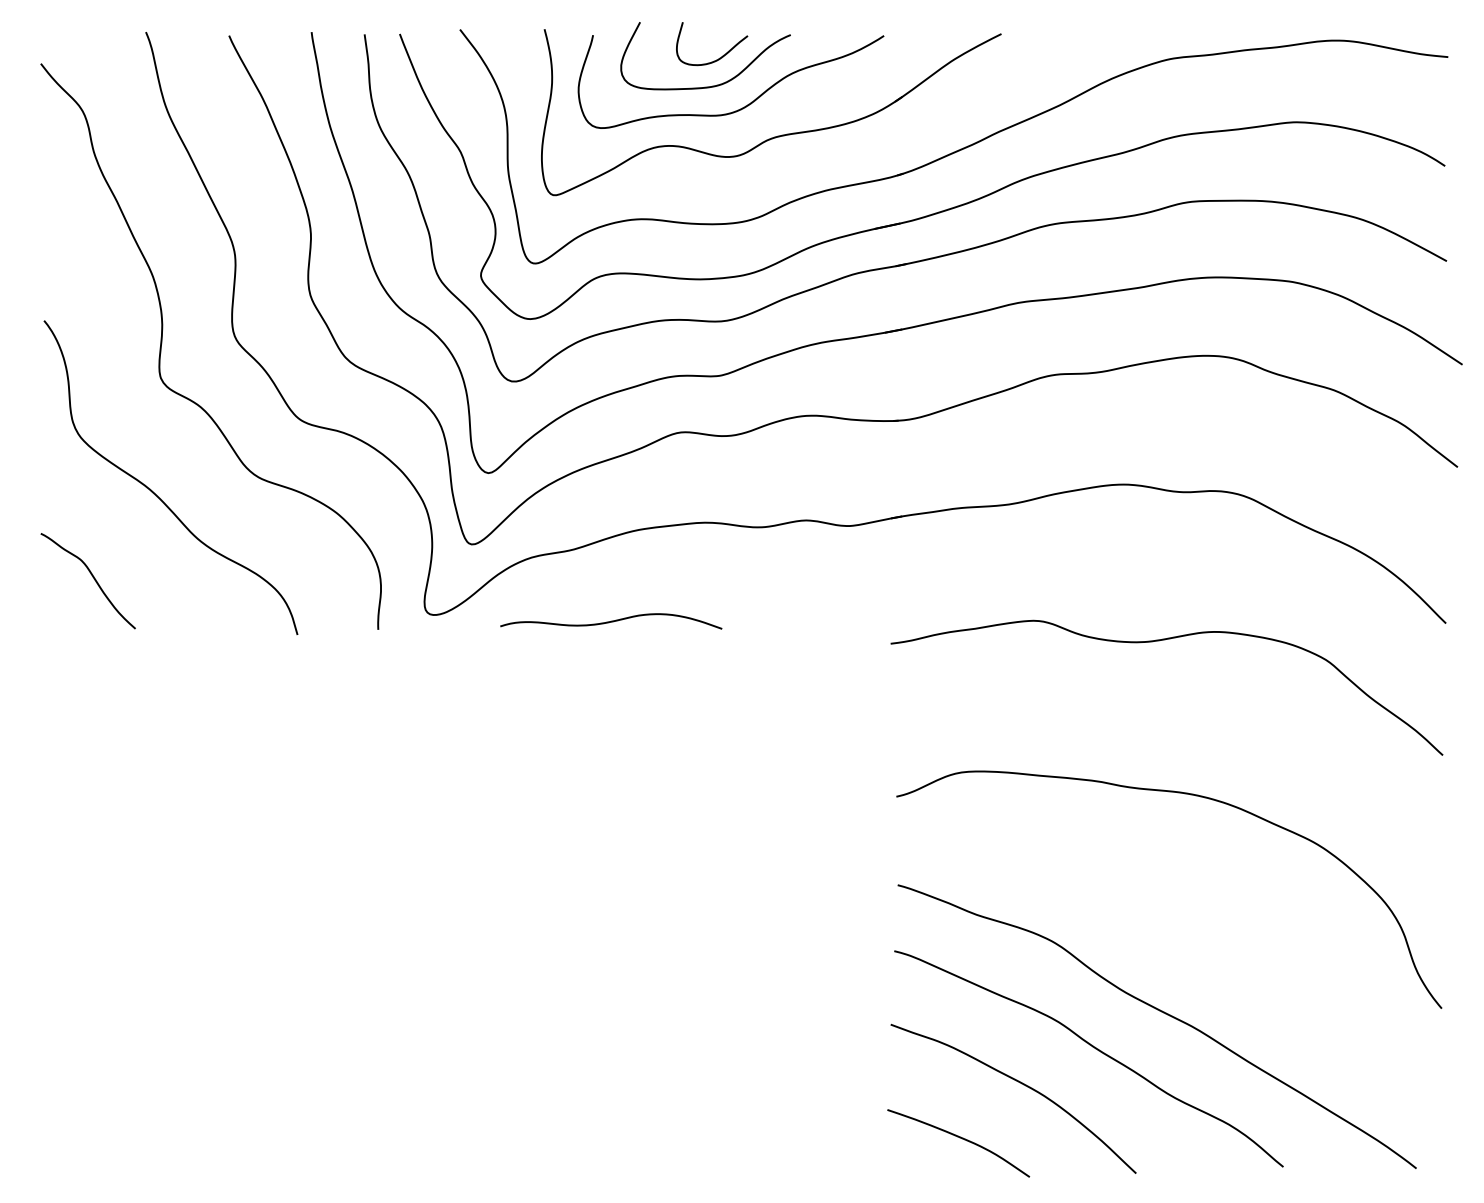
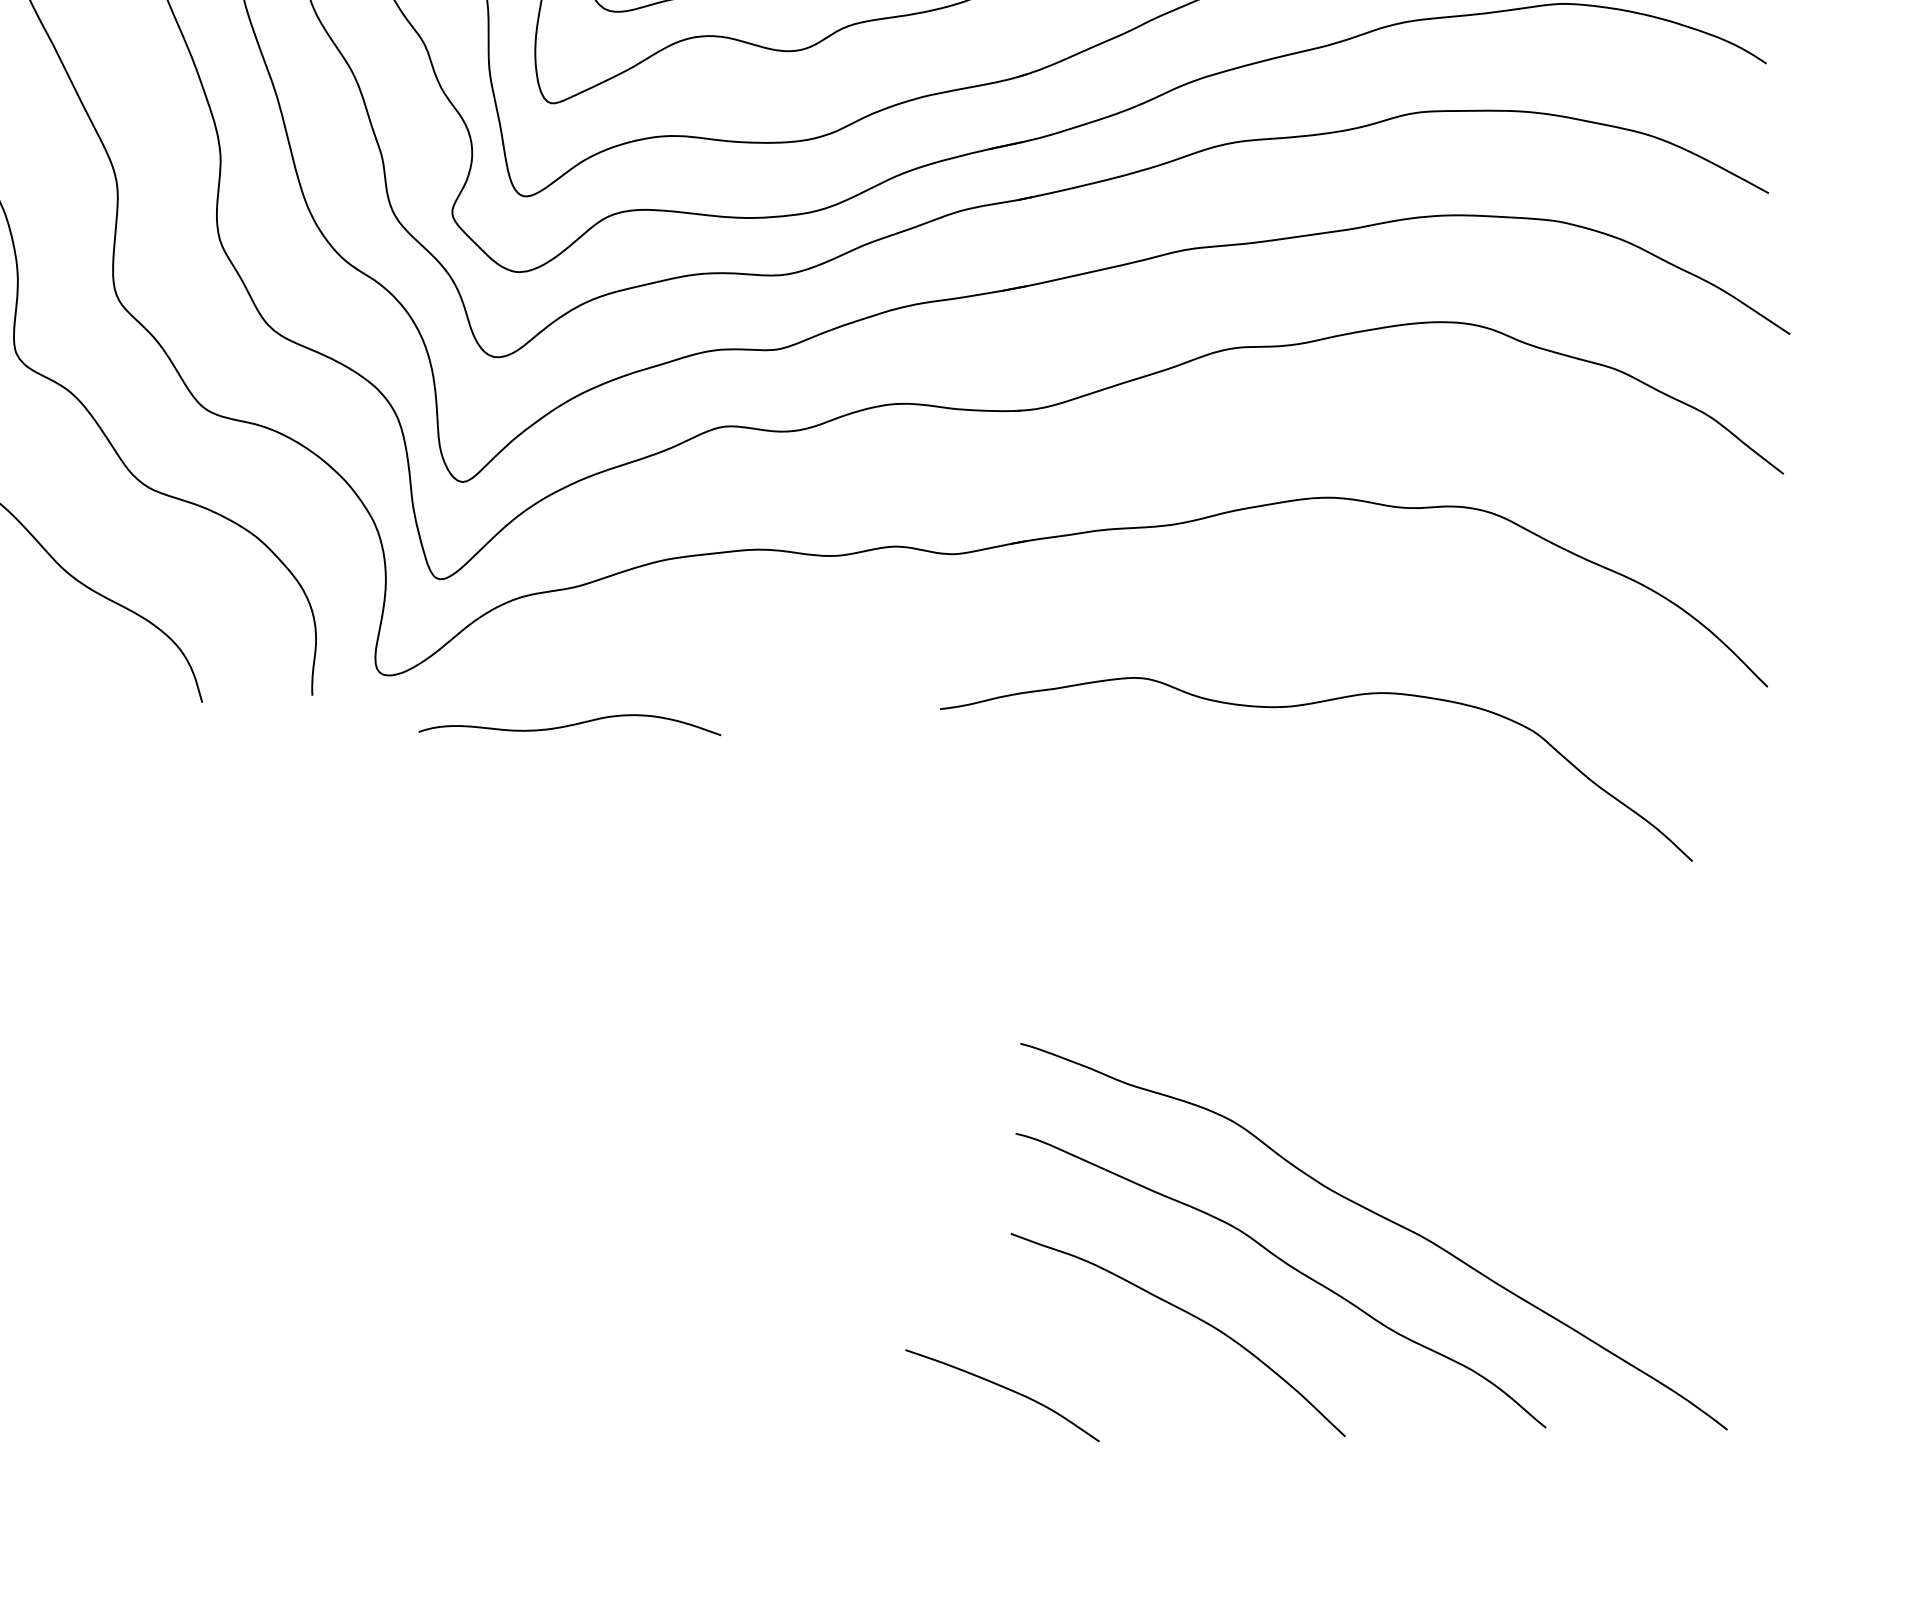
curve: (611, 621) -> (570, 725), moved
curve: (1159, 641) -> (1306, 706), moved
curve: (1184, 794) -> (1411, 920), removed
curve: (959, 1138) -> (1003, 1388), moved

